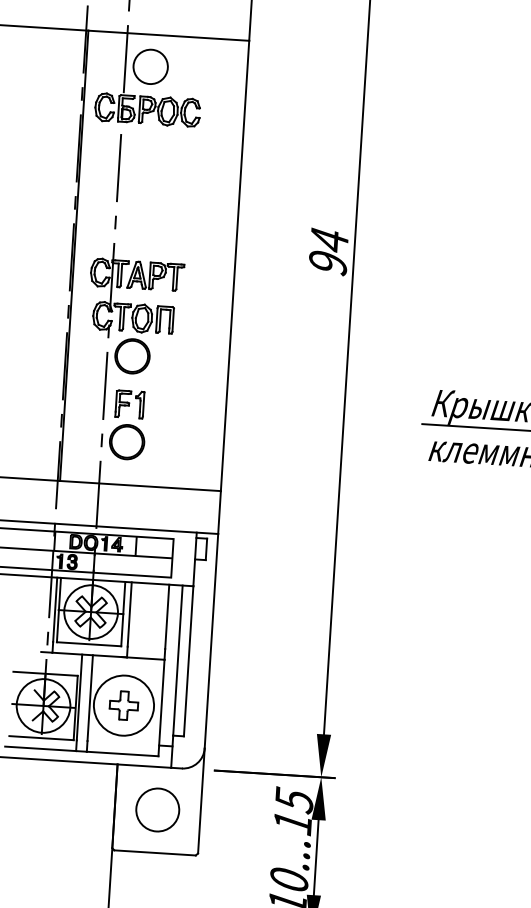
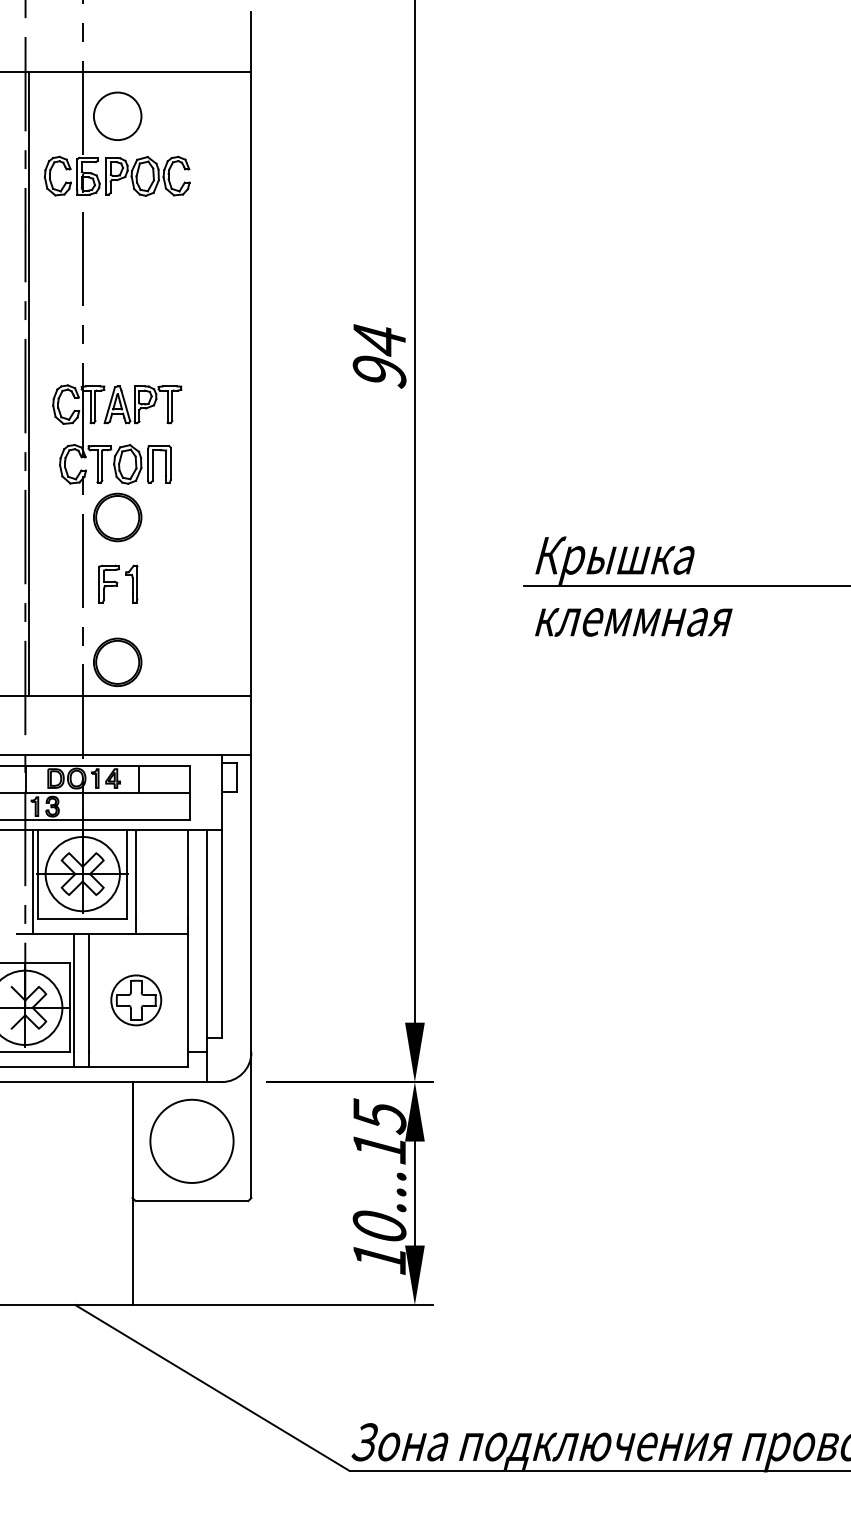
part: (126, 441) -> (117, 661), moved
circle: (123, 705) -> (135, 1000), size x0.6
circle: (157, 809) -> (191, 1141), size x1.4

